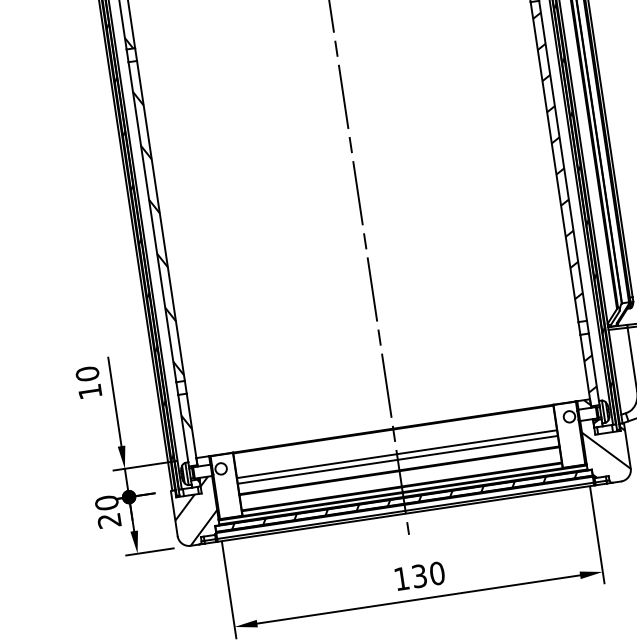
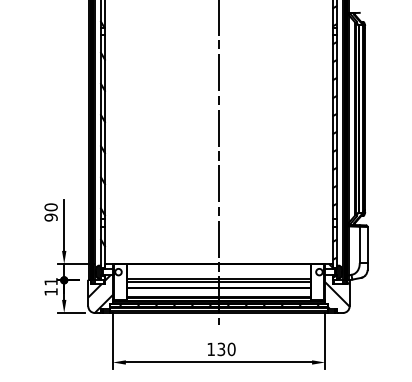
text: (89, 391) -> (50, 217), 10 -> 90
text: (106, 511) -> (50, 286), 20 -> 11

